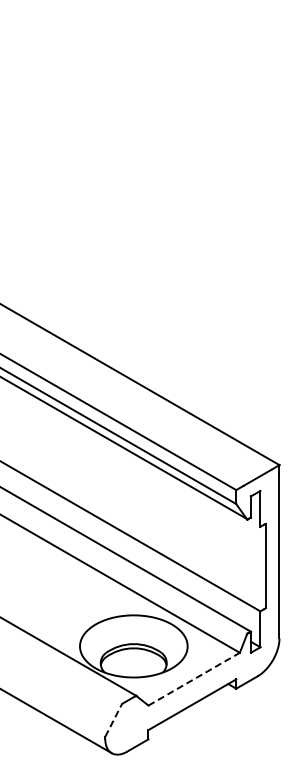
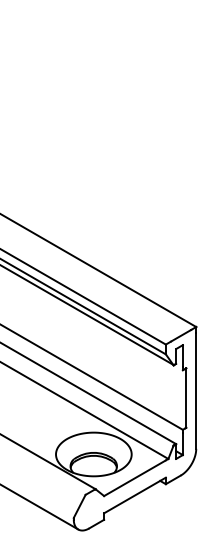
line: (192, 680) -> (135, 478), dashed -> solid
line: (113, 719) -> (79, 505), dashed -> solid

